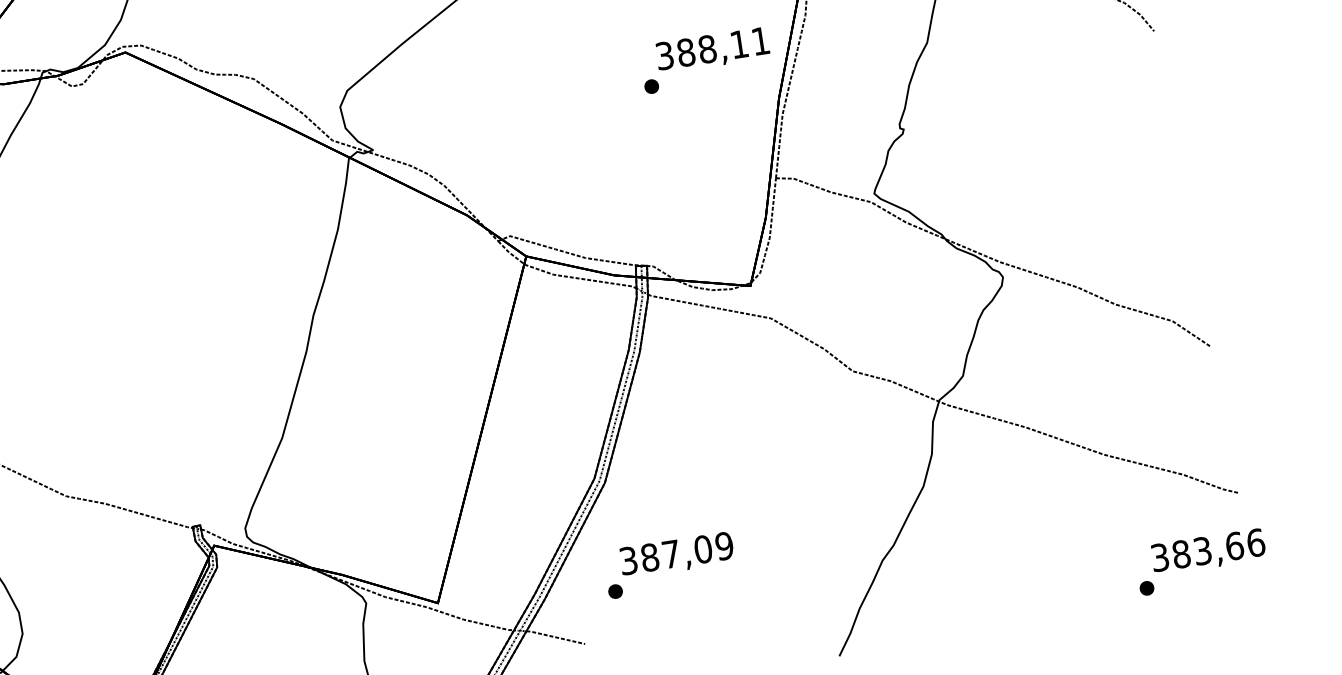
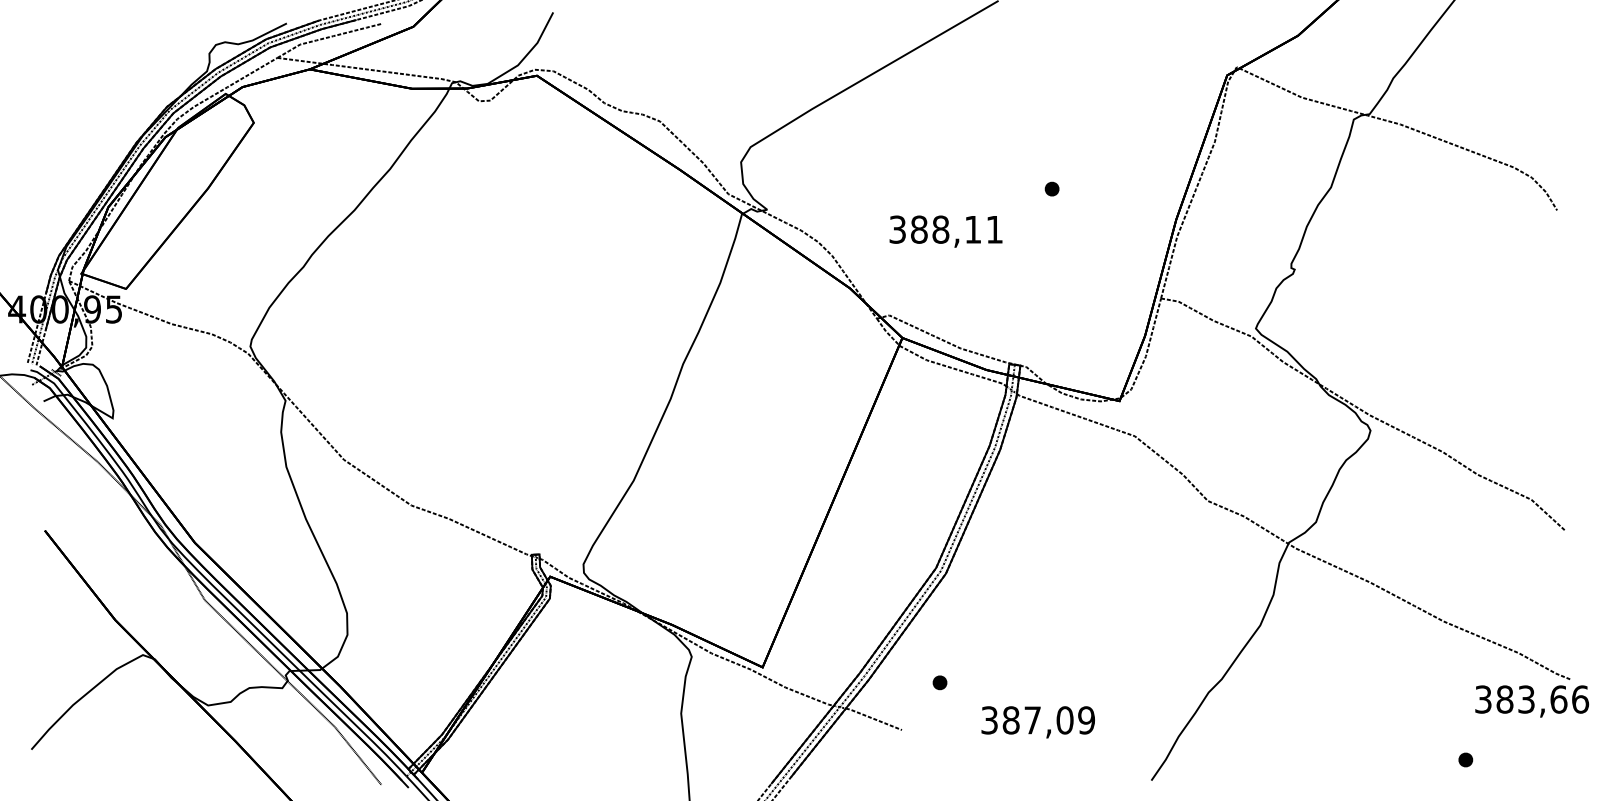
text: (712, 50) -> (945, 231), moved
text: (1208, 552) -> (1532, 701), moved
text: (676, 555) -> (1037, 722), moved

